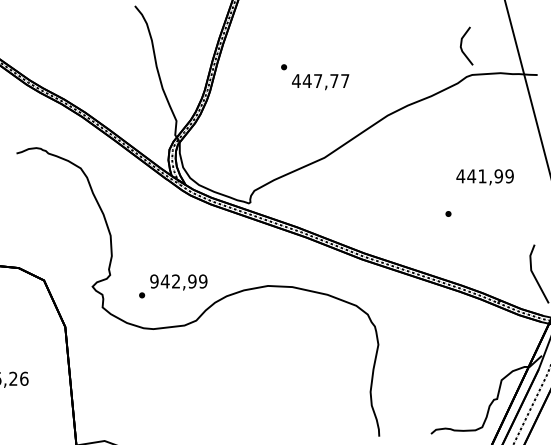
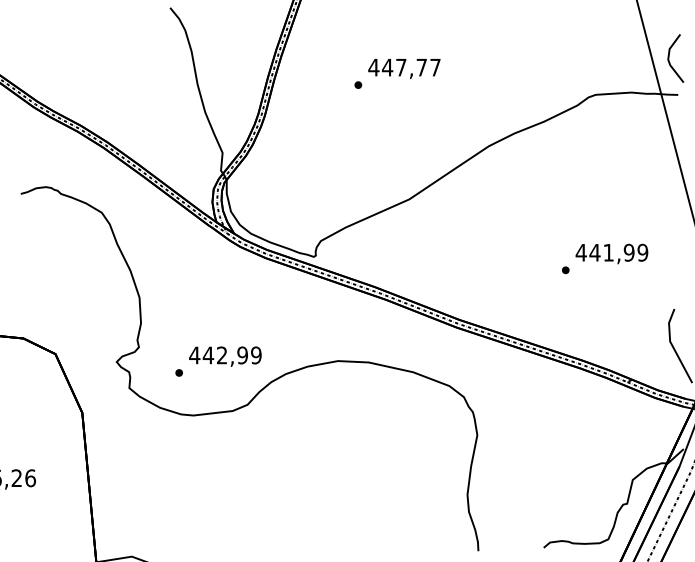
line: (461, 46) -> (669, 58), moved
text: (320, 82) -> (404, 69), moved
text: (484, 176) -> (611, 253), moved
text: (154, 281) -> (194, 355), 942,99 -> 442,99

